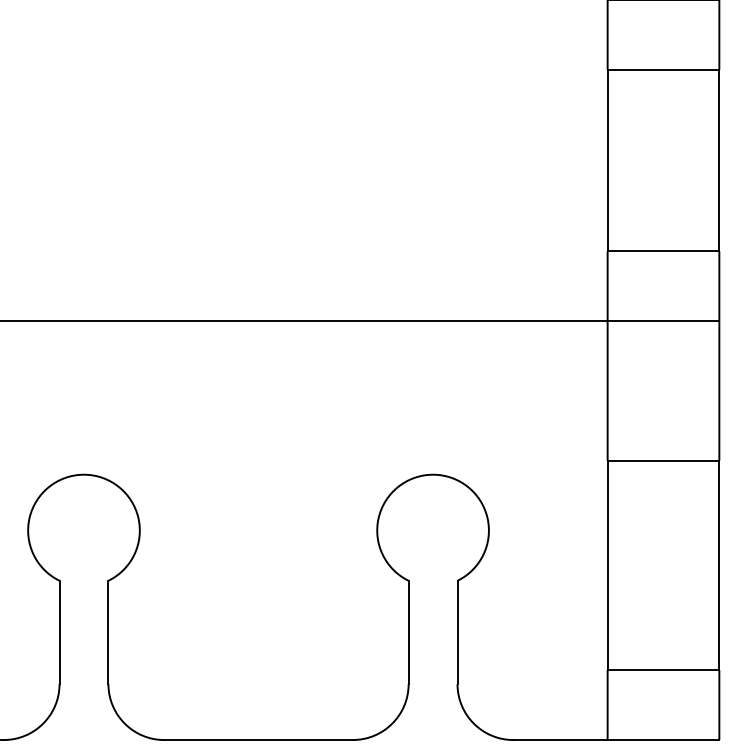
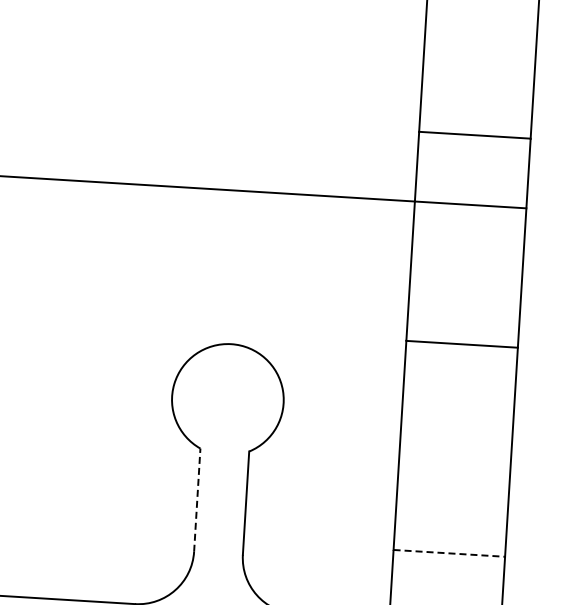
line: (408, 632) -> (197, 500), solid -> dashed
line: (663, 670) -> (449, 553), solid -> dashed

